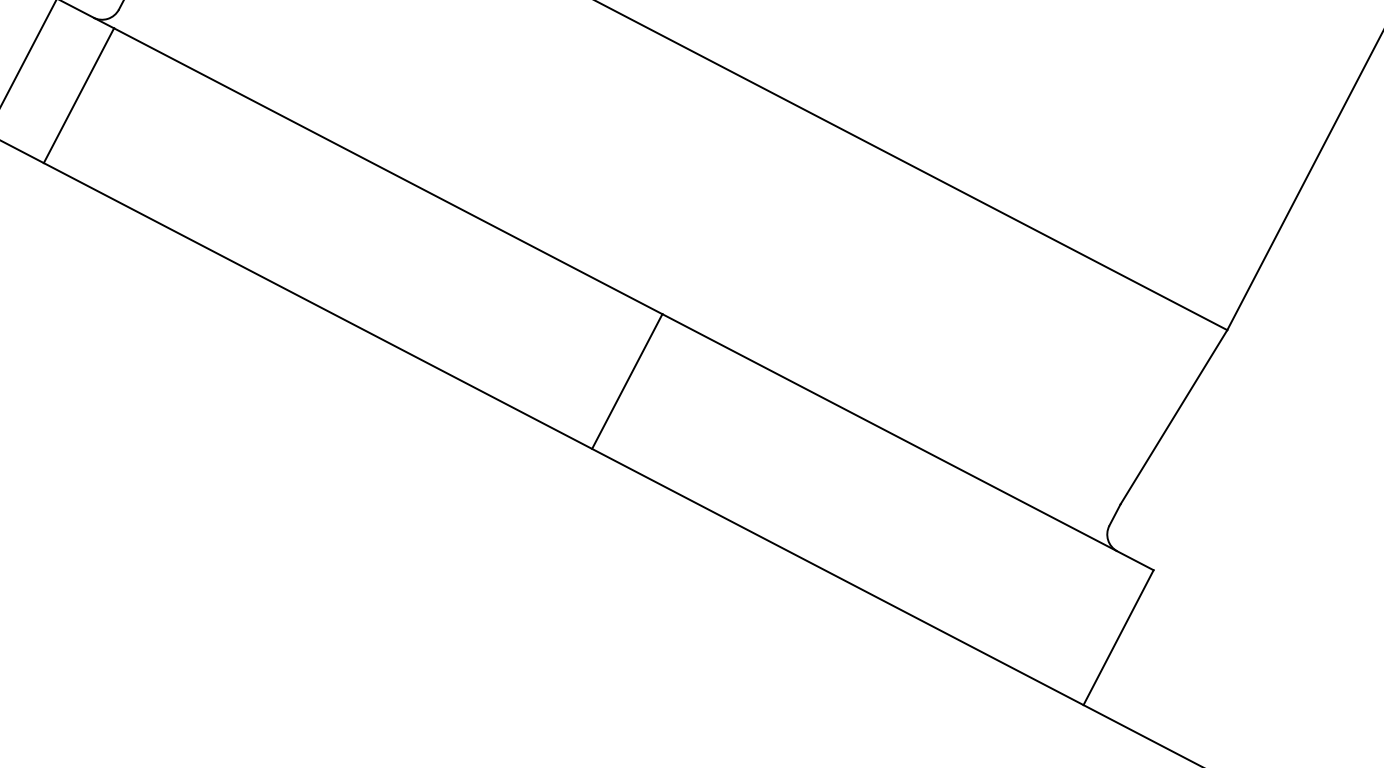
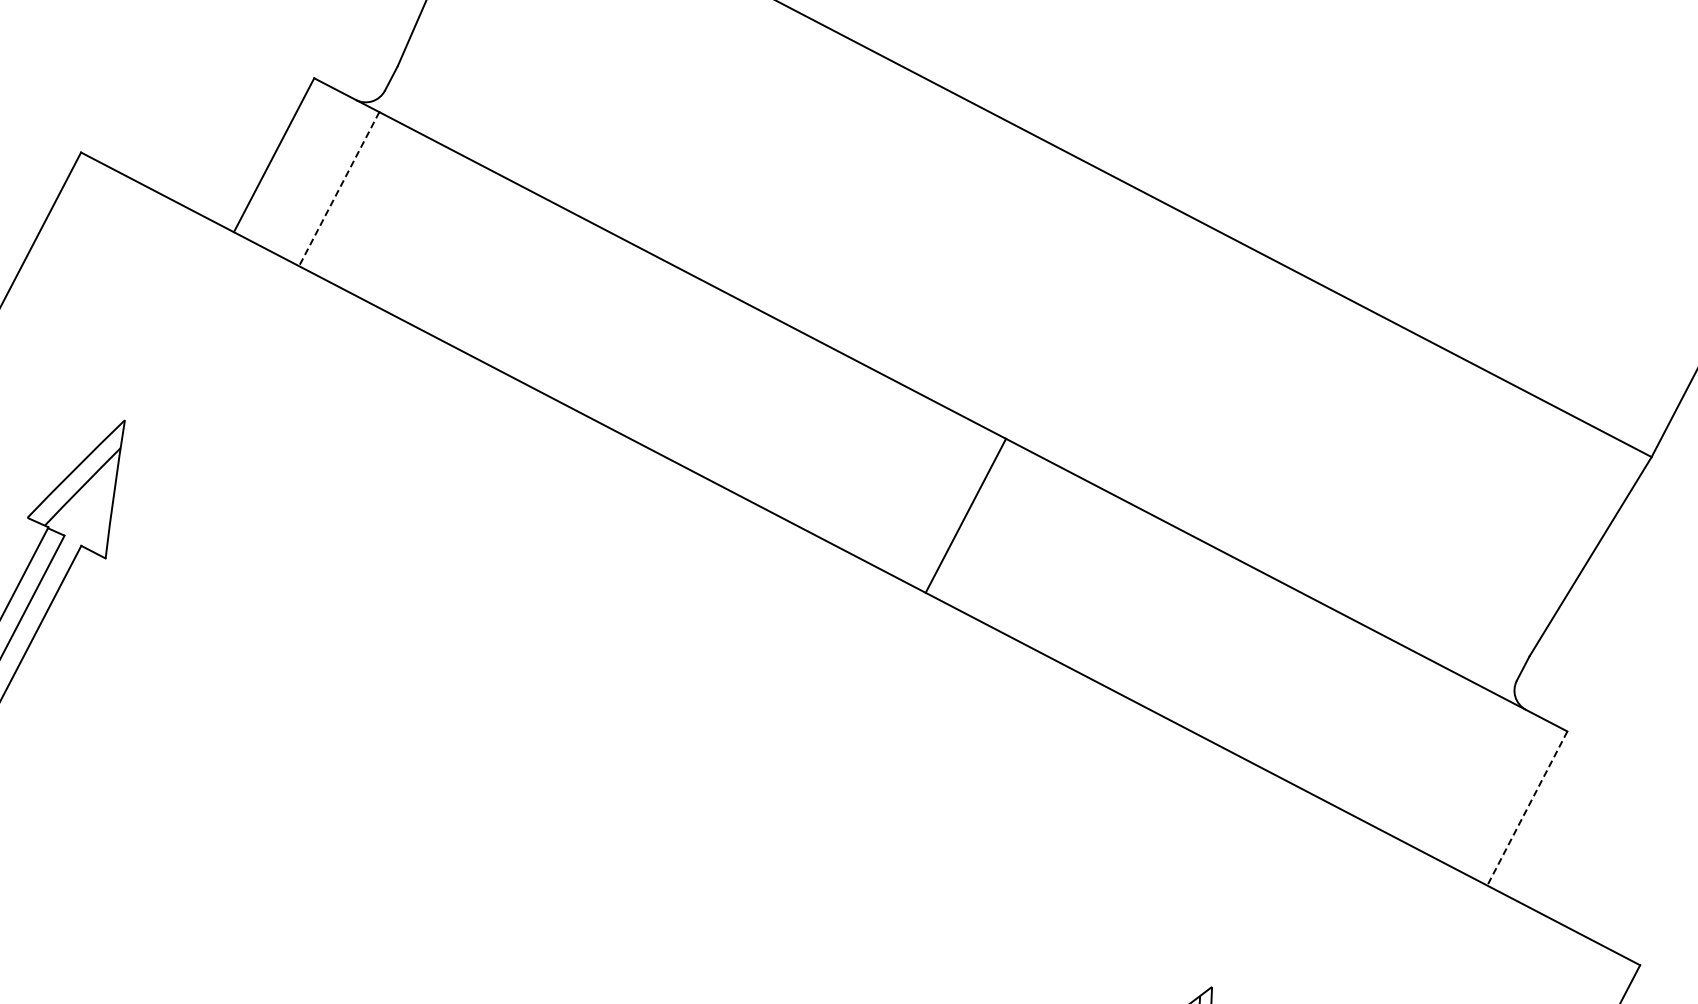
line: (79, 96) -> (339, 189), solid -> dashed
line: (1118, 637) -> (1527, 808), solid -> dashed

